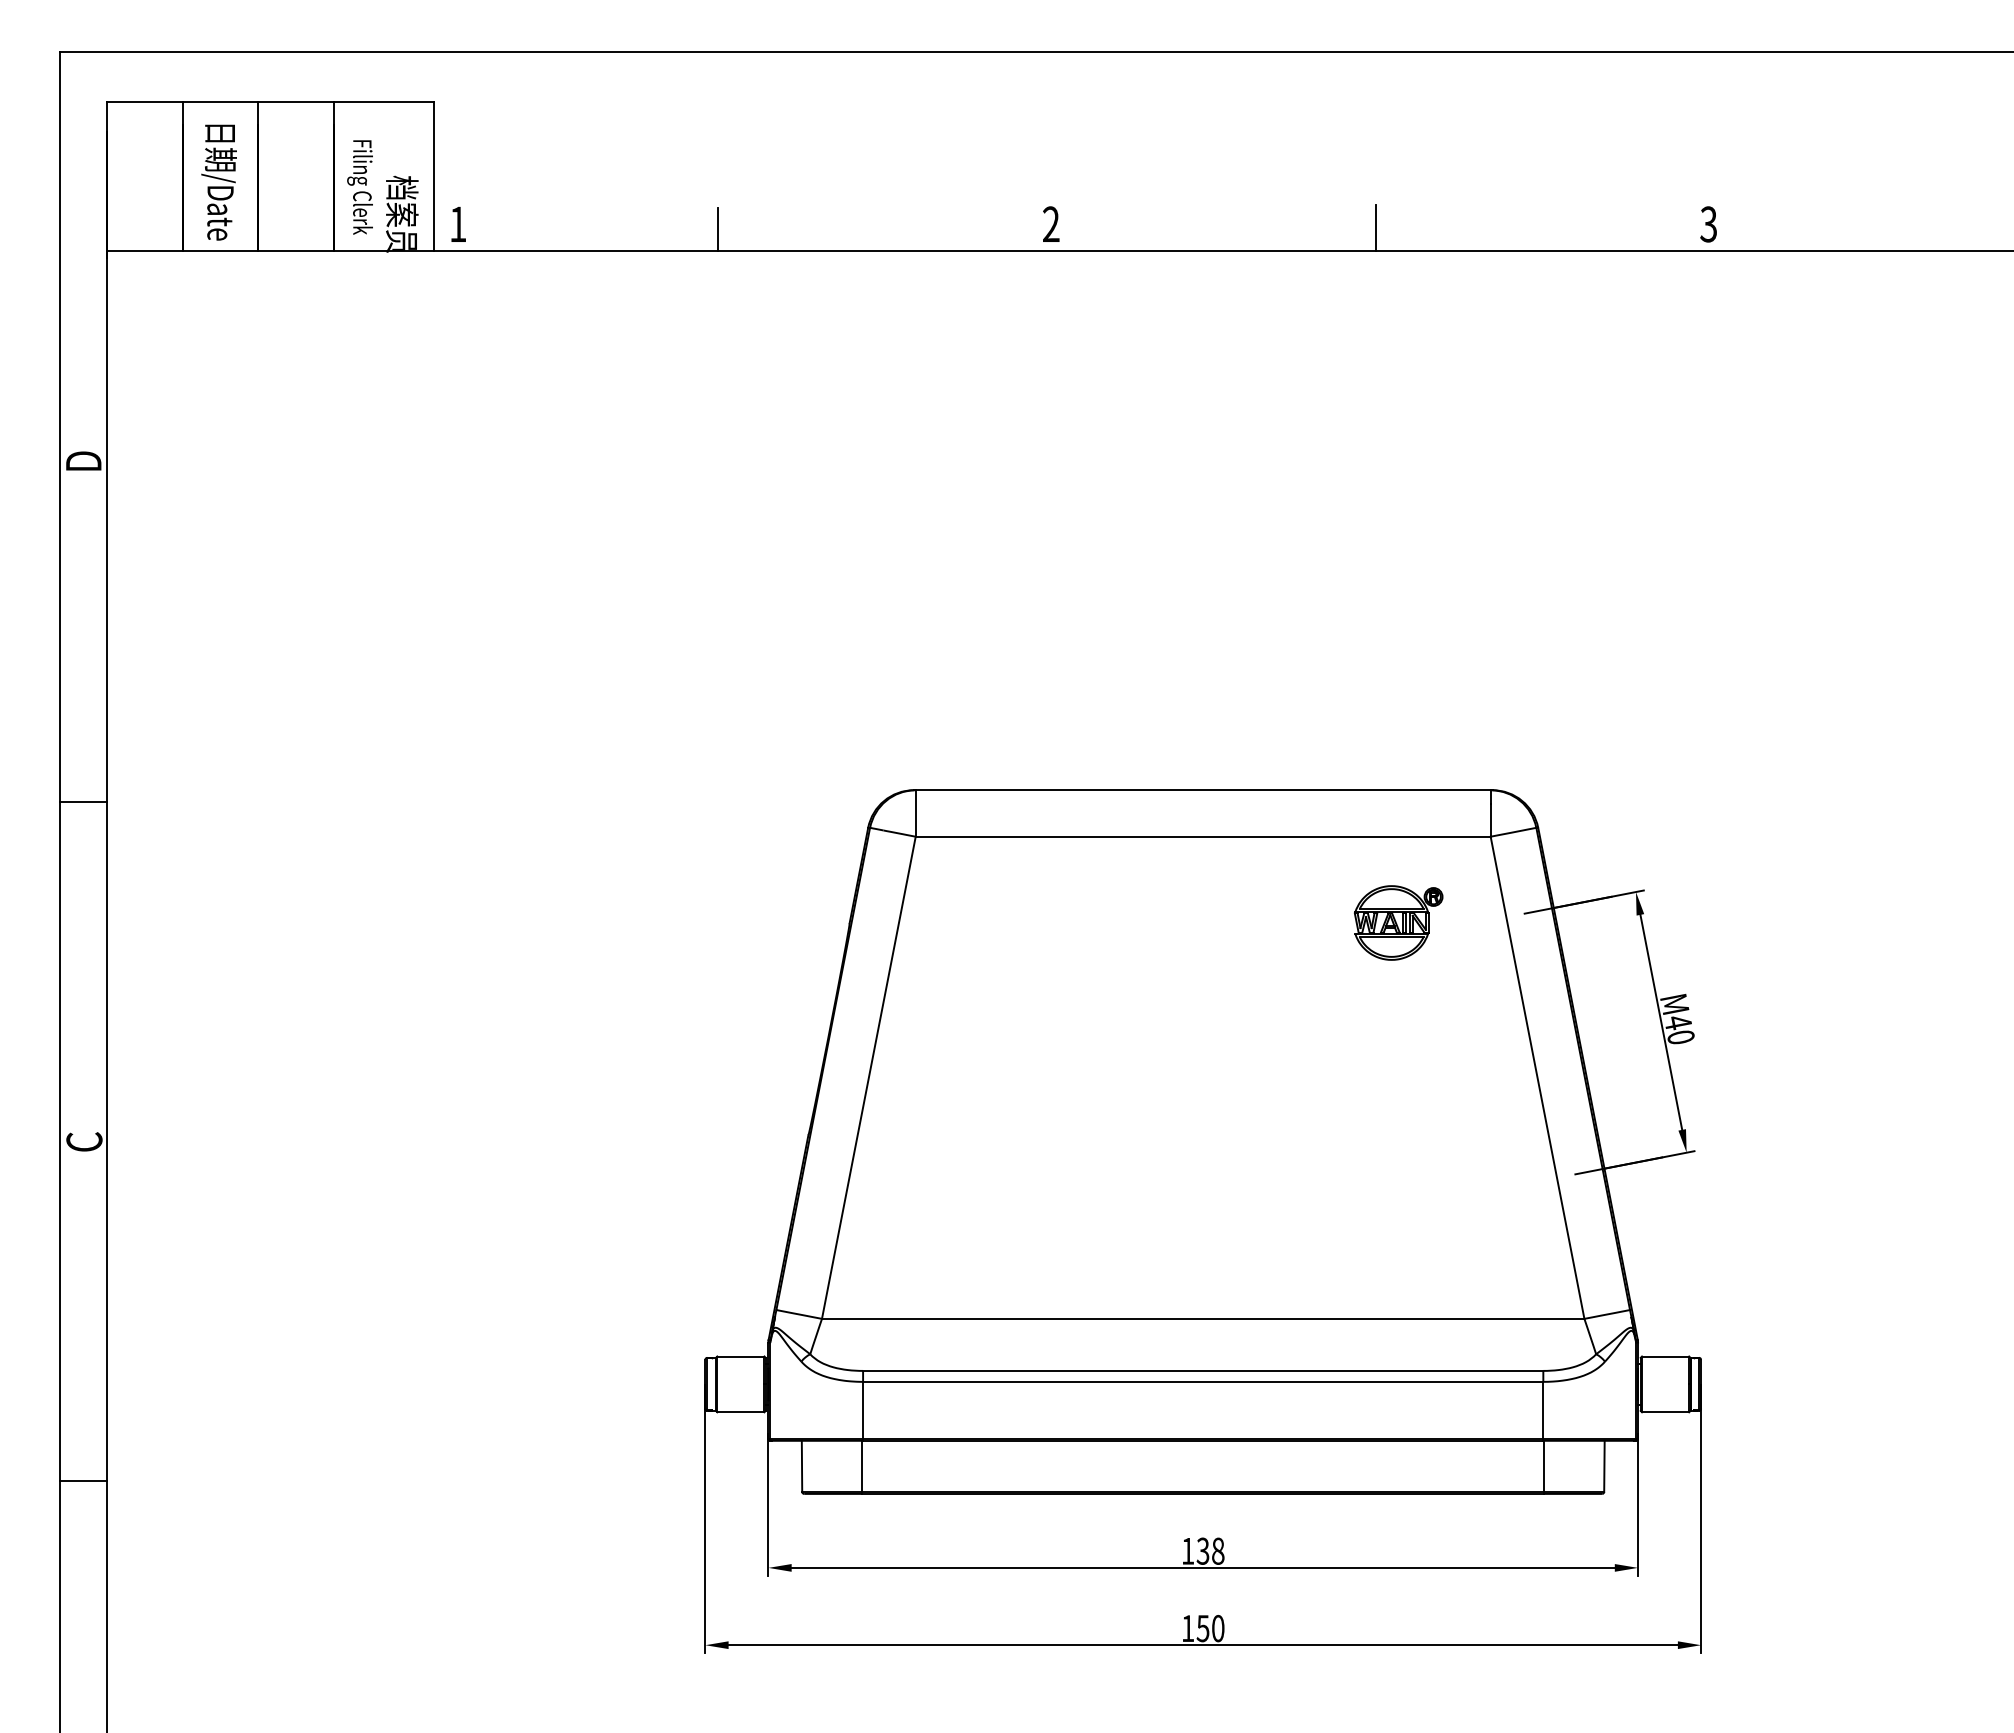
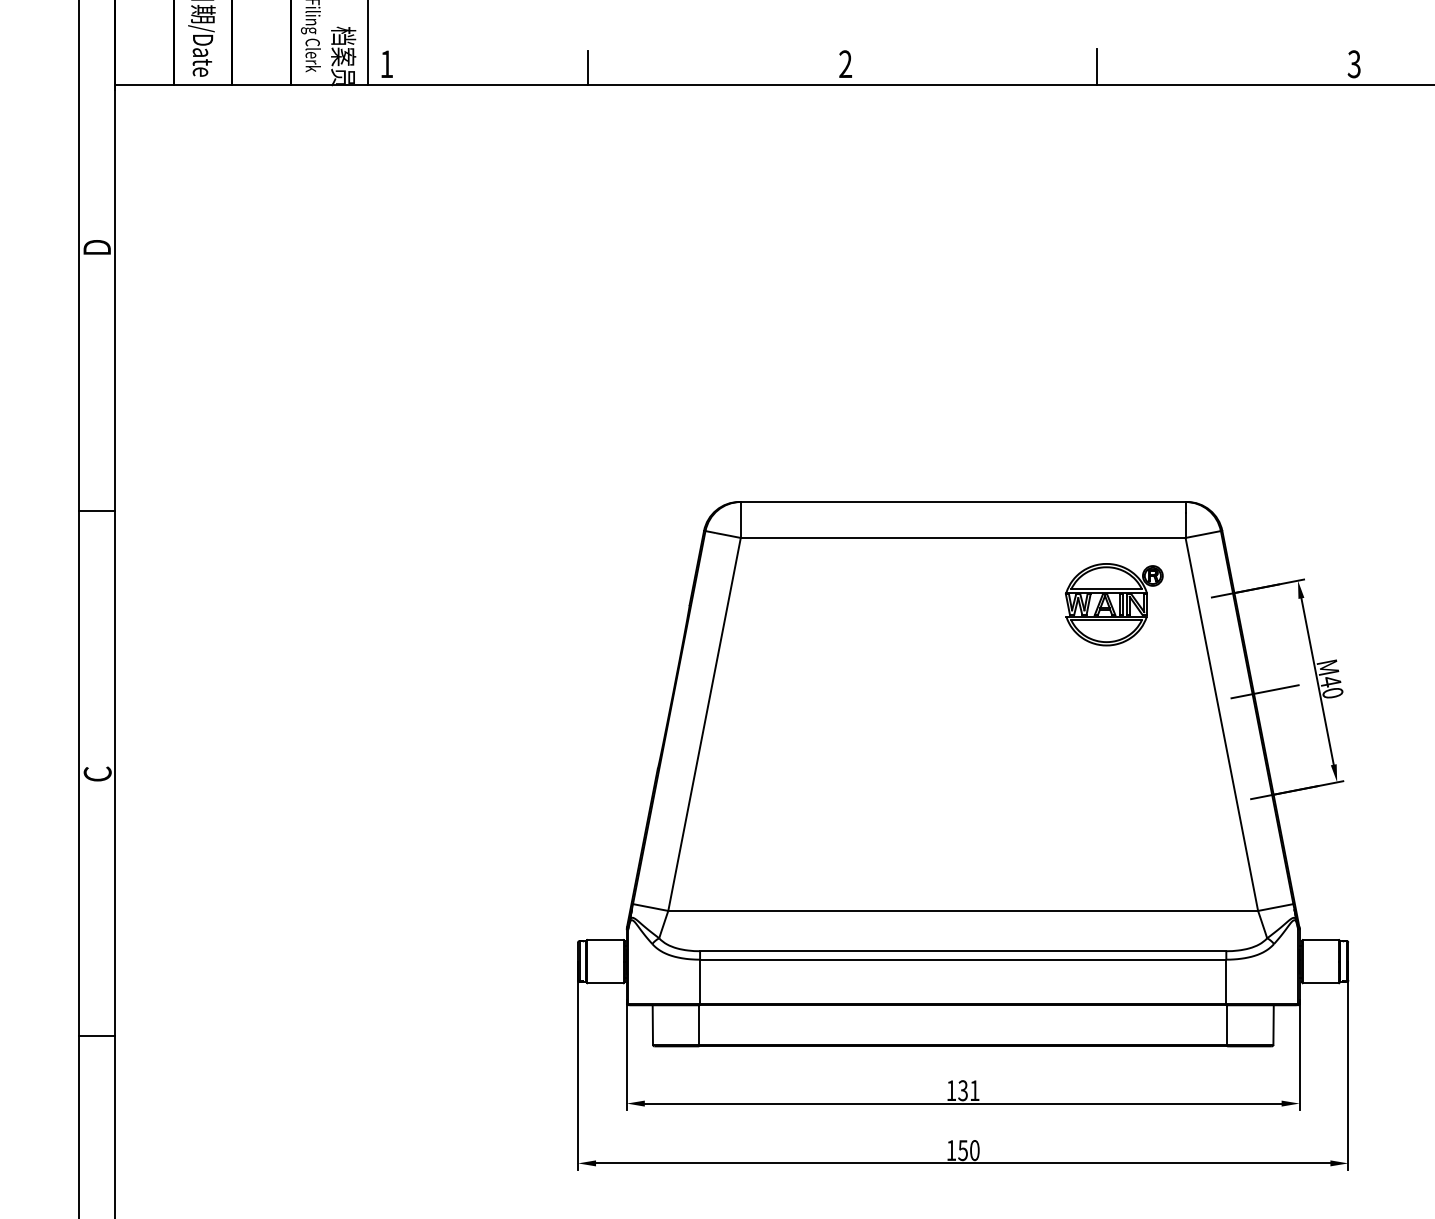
part: (1398, 922) -> (1114, 604), size x1.43
line: (1593, 1035) -> (1265, 691), added
text: (1218, 1550) -> (975, 1090), 138 -> 131

